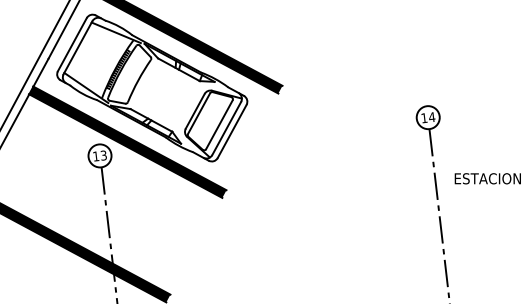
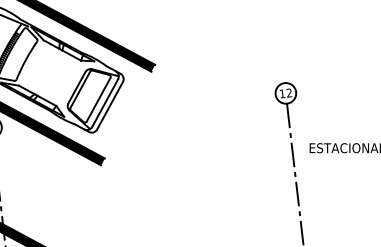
text: (431, 117) -> (288, 93), 14 -> 12

